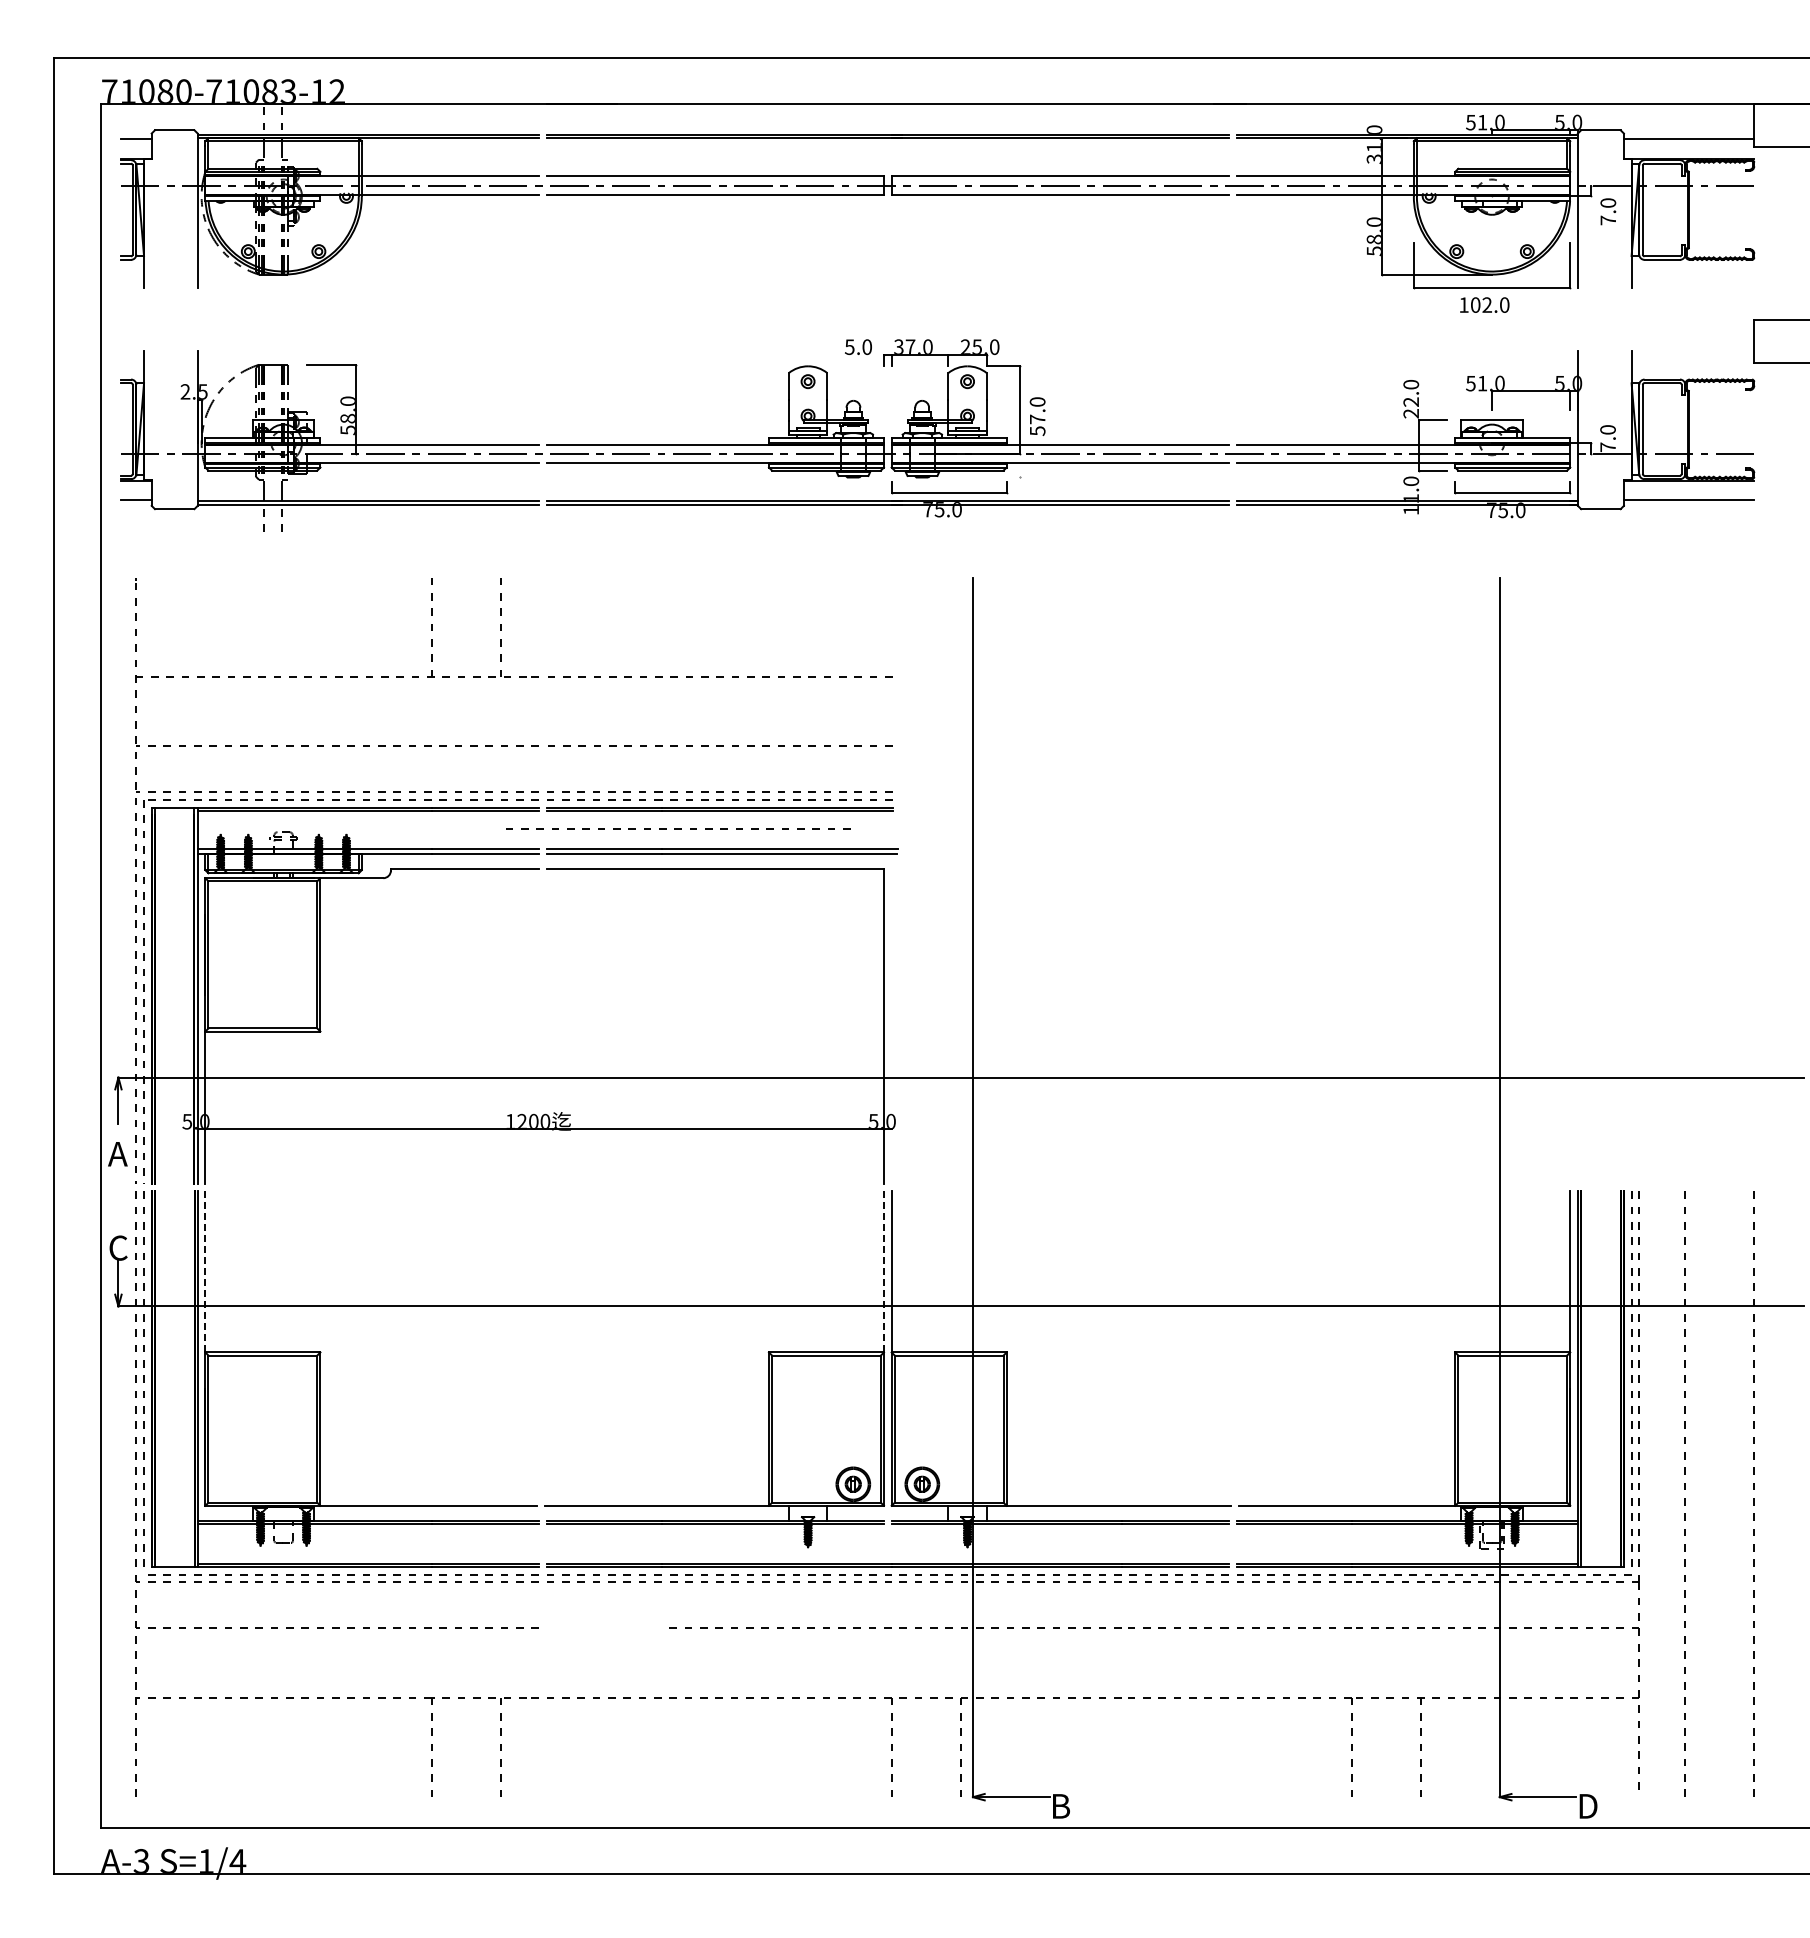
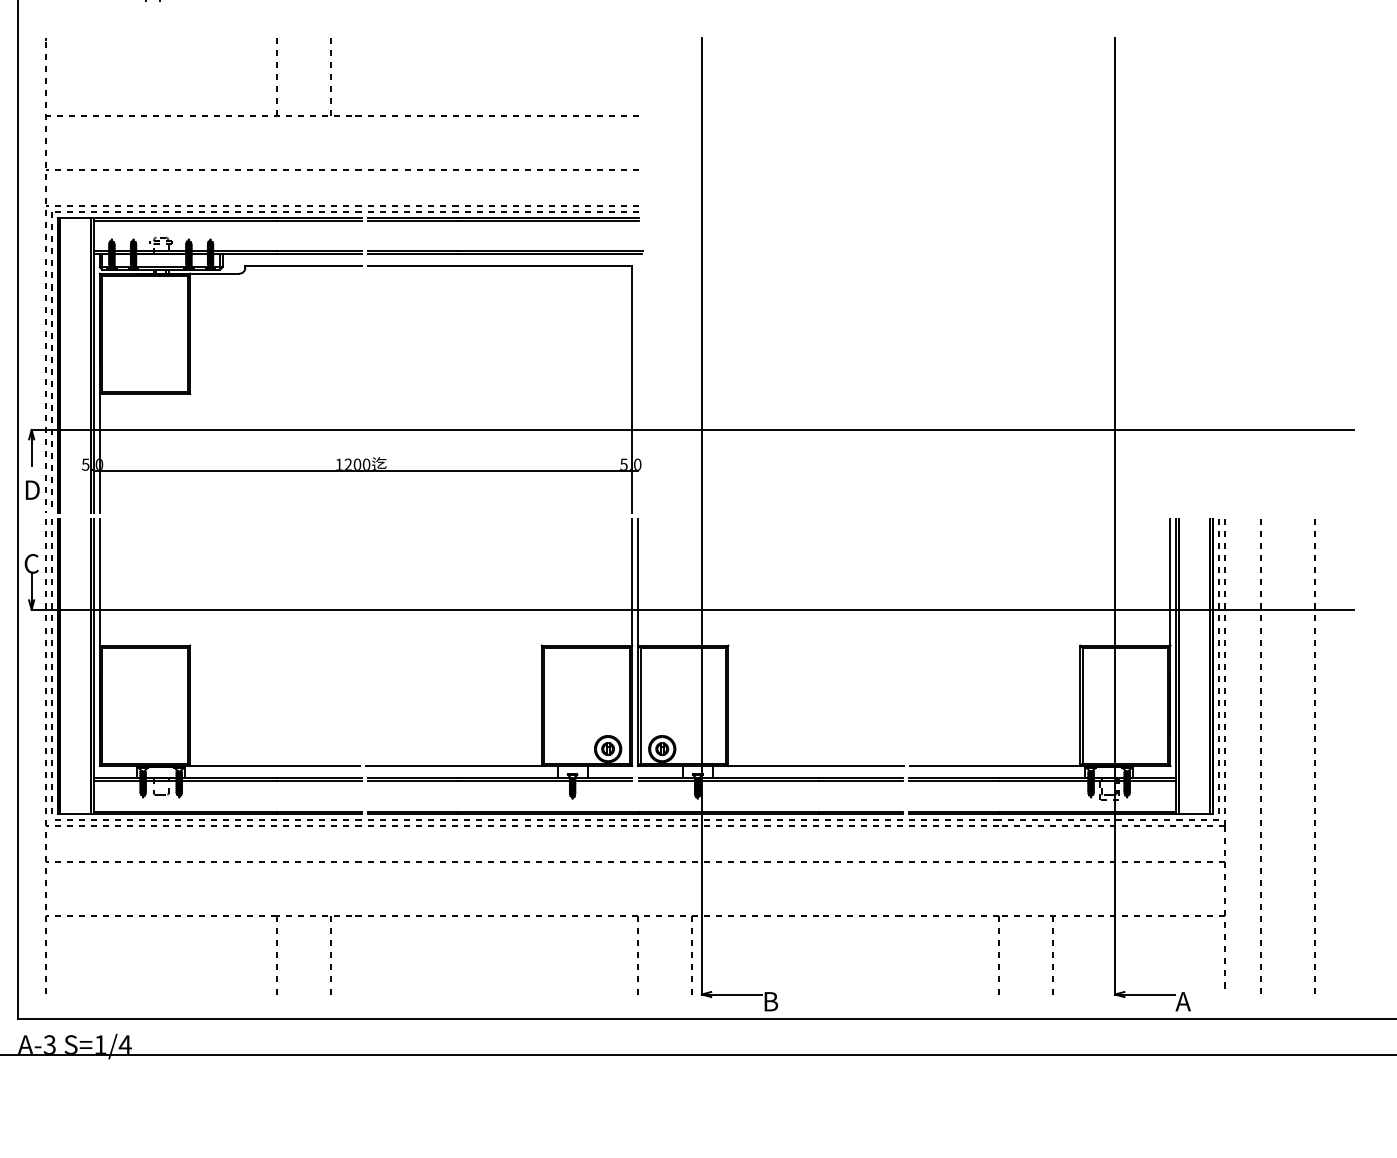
line: (678, 828) -> (470, 234), removed
text: (118, 1154) -> (31, 490), A -> D
line: (205, 1271) -> (99, 582), dashed -> solid
line: (883, 1271) -> (631, 582), dashed -> solid
line: (608, 1627) -> (416, 861), added
text: (1586, 1806) -> (1183, 1001), D -> A

